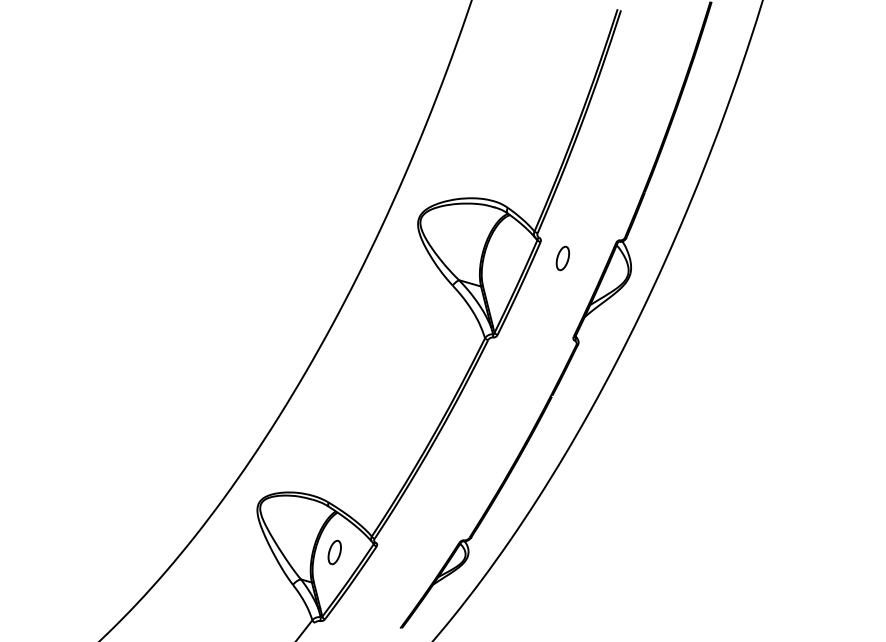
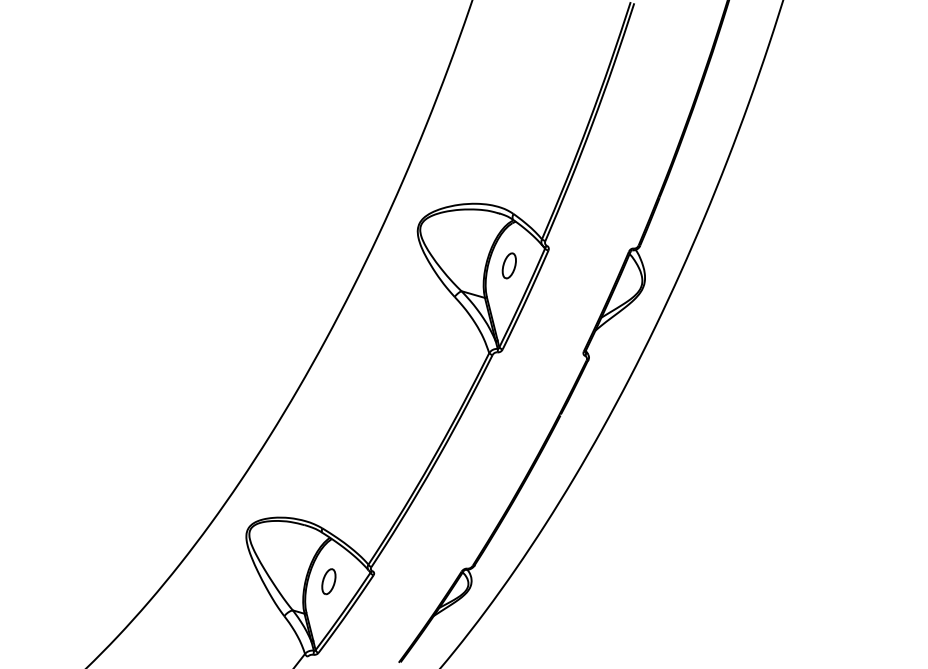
part: (562, 258) -> (508, 265), moved

